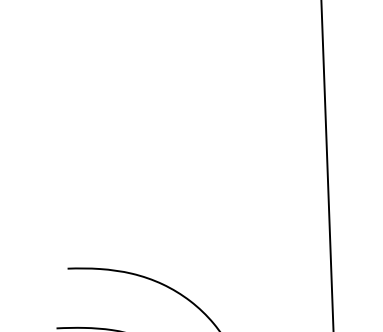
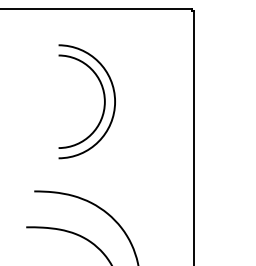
part: (176, 111) -> (103, 98), added

